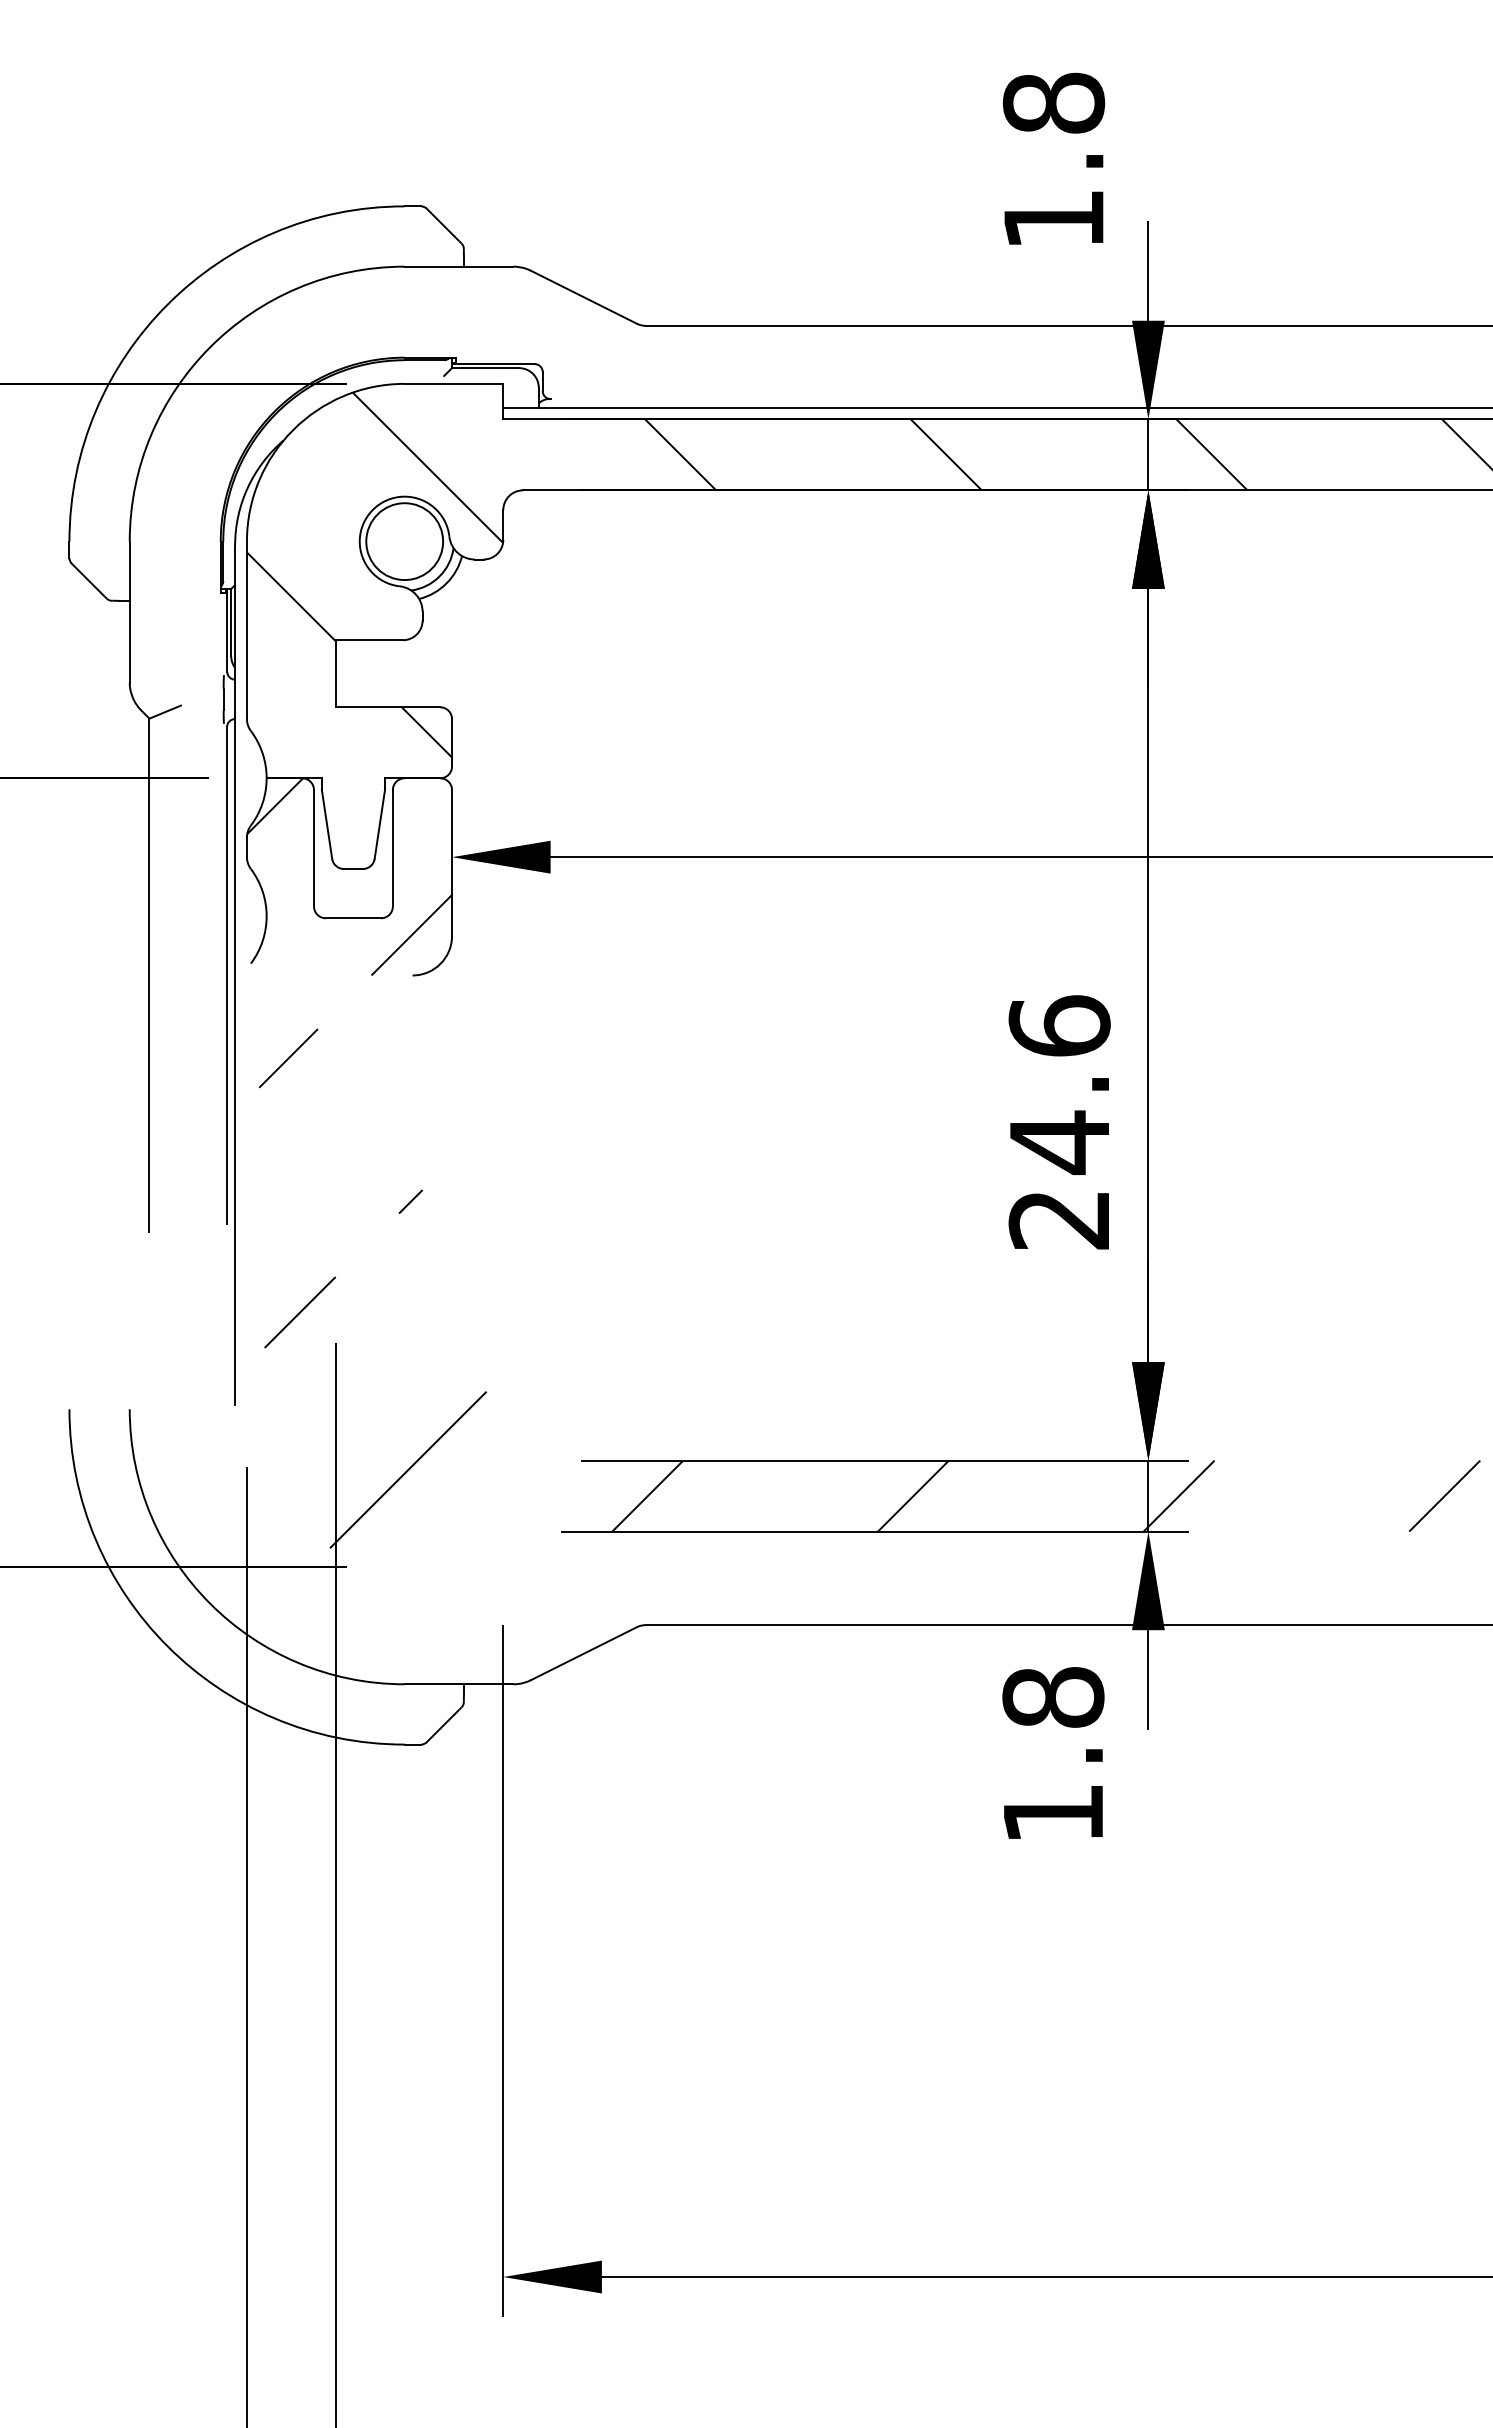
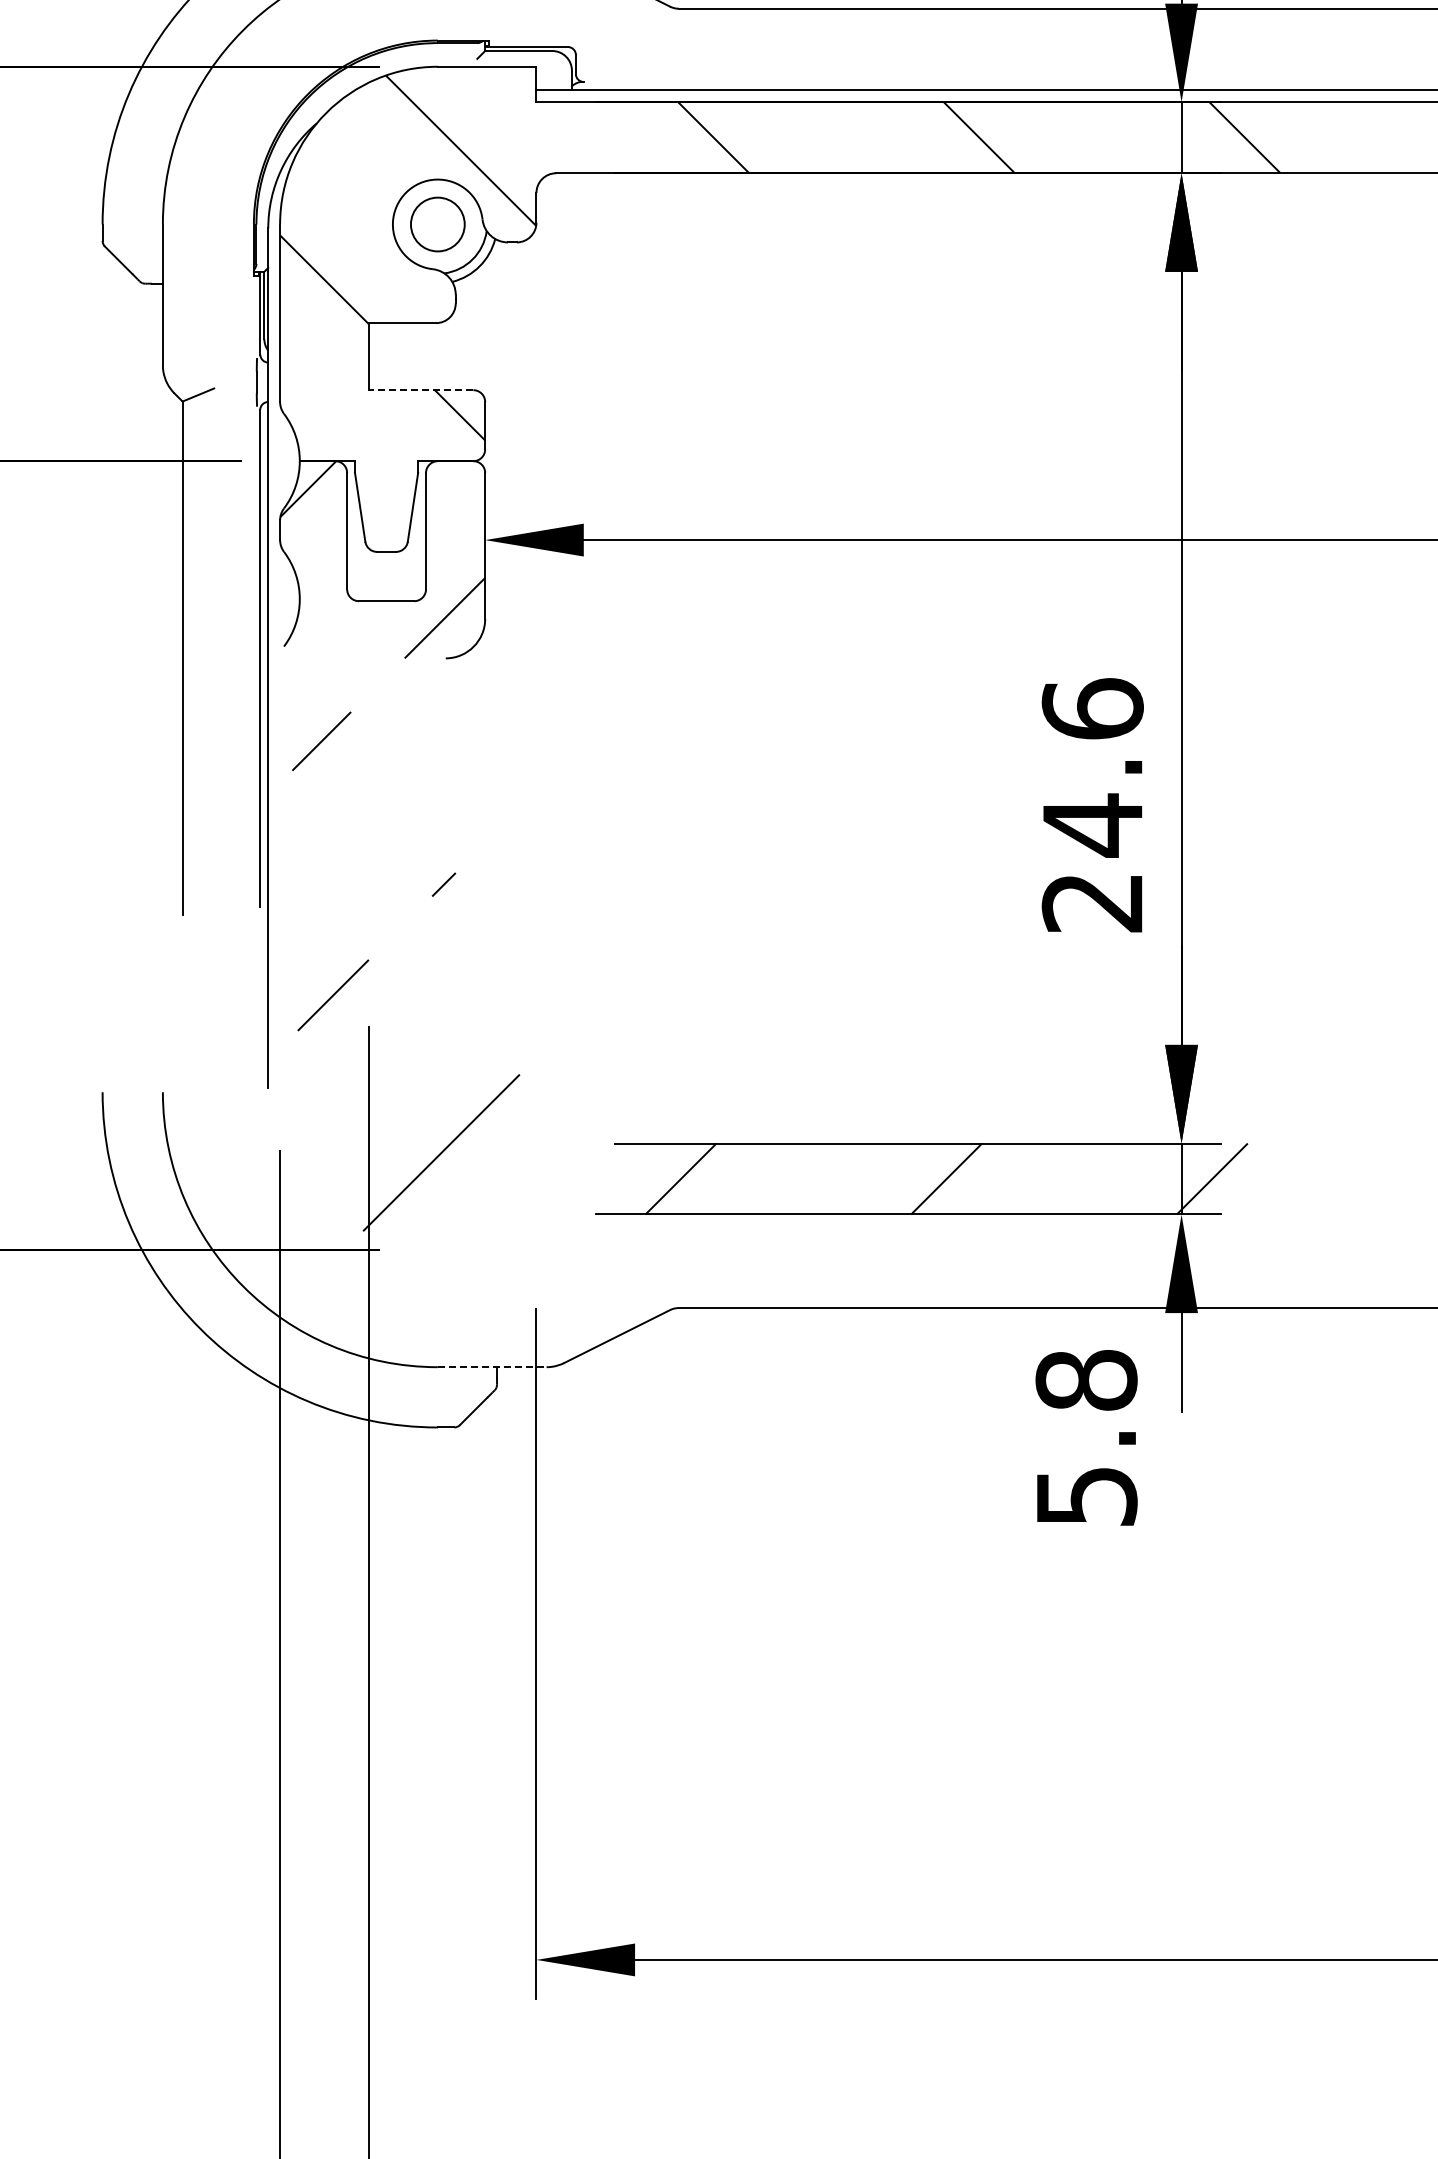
circle: (404, 541) -> (437, 224), size x0.7
line: (387, 707) -> (420, 390), solid -> dashed
line: (459, 1684) -> (492, 1367), solid -> dashed
text: (1054, 1813) -> (1087, 1496), 1.8 -> 5.8

